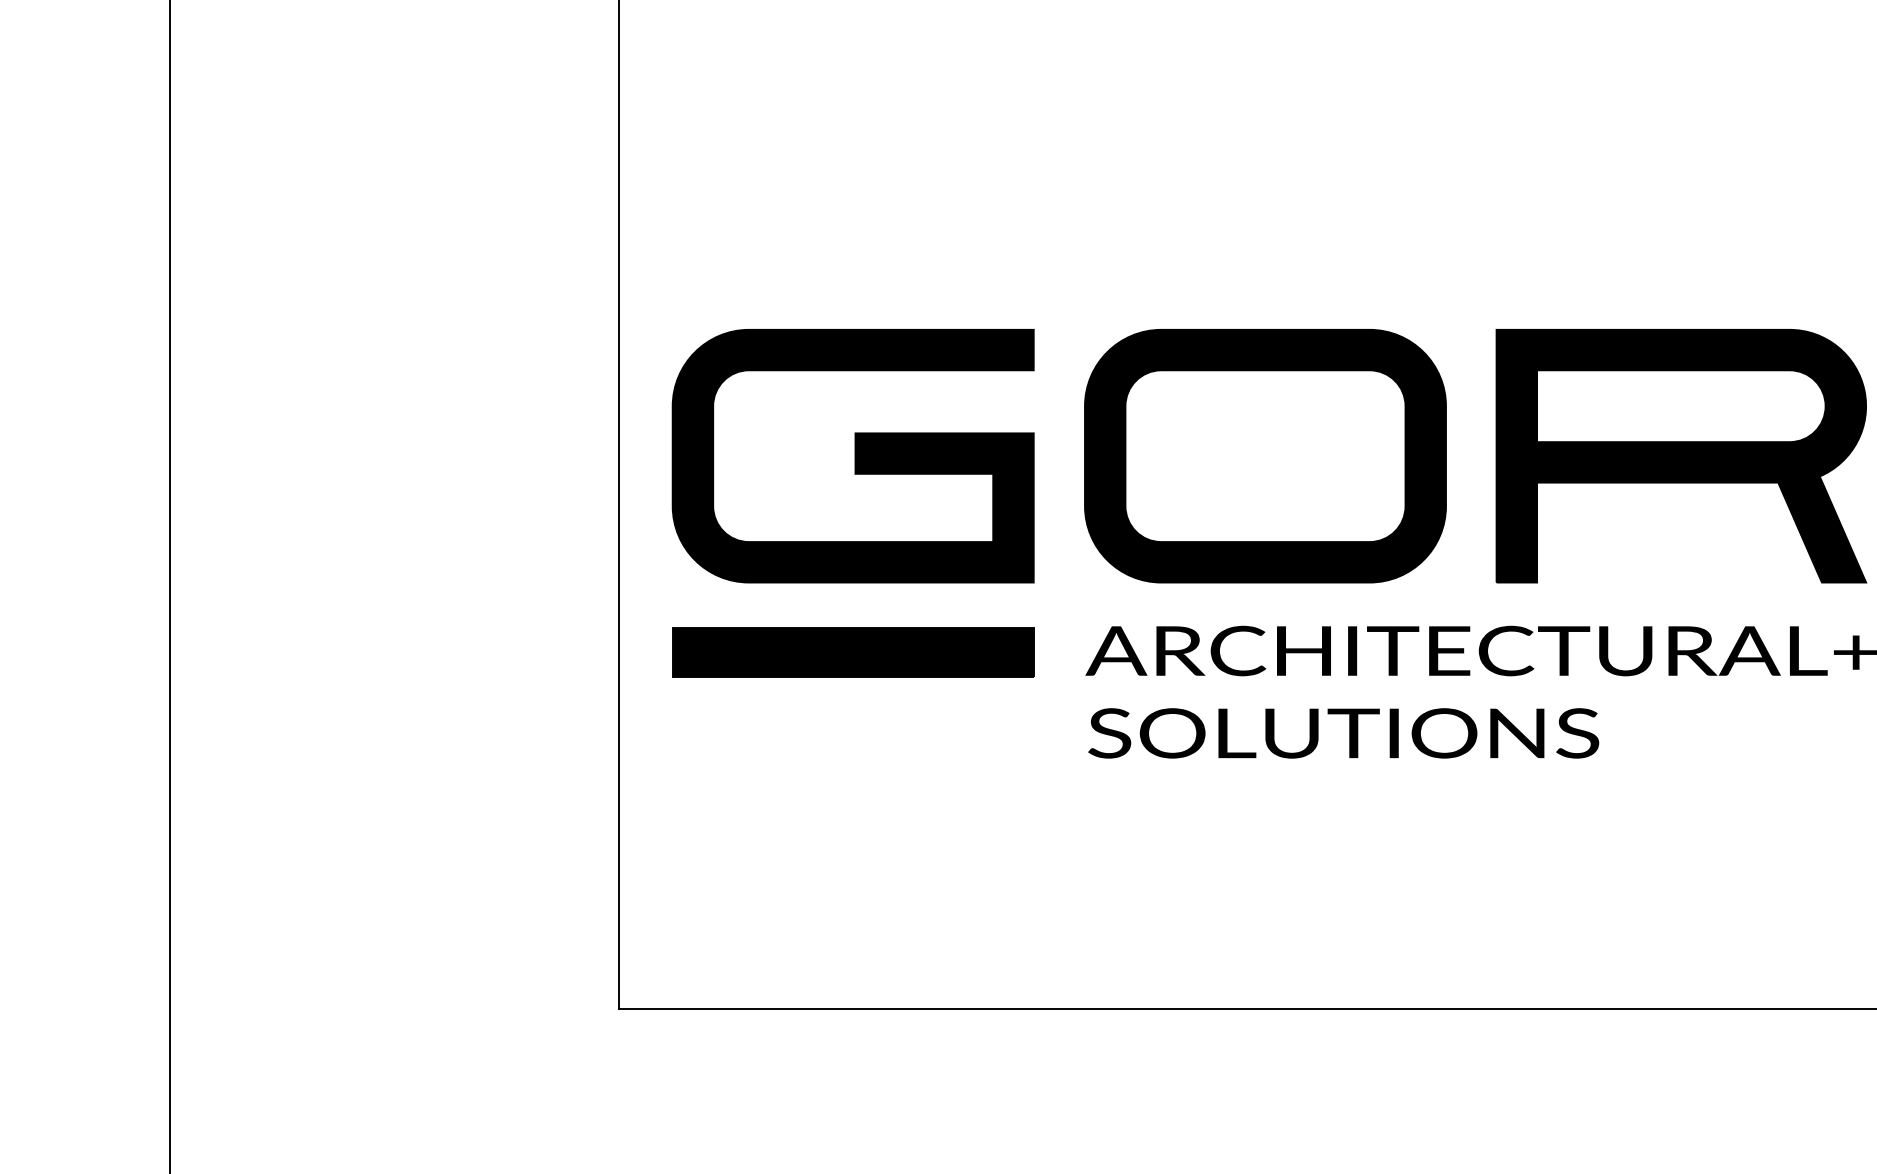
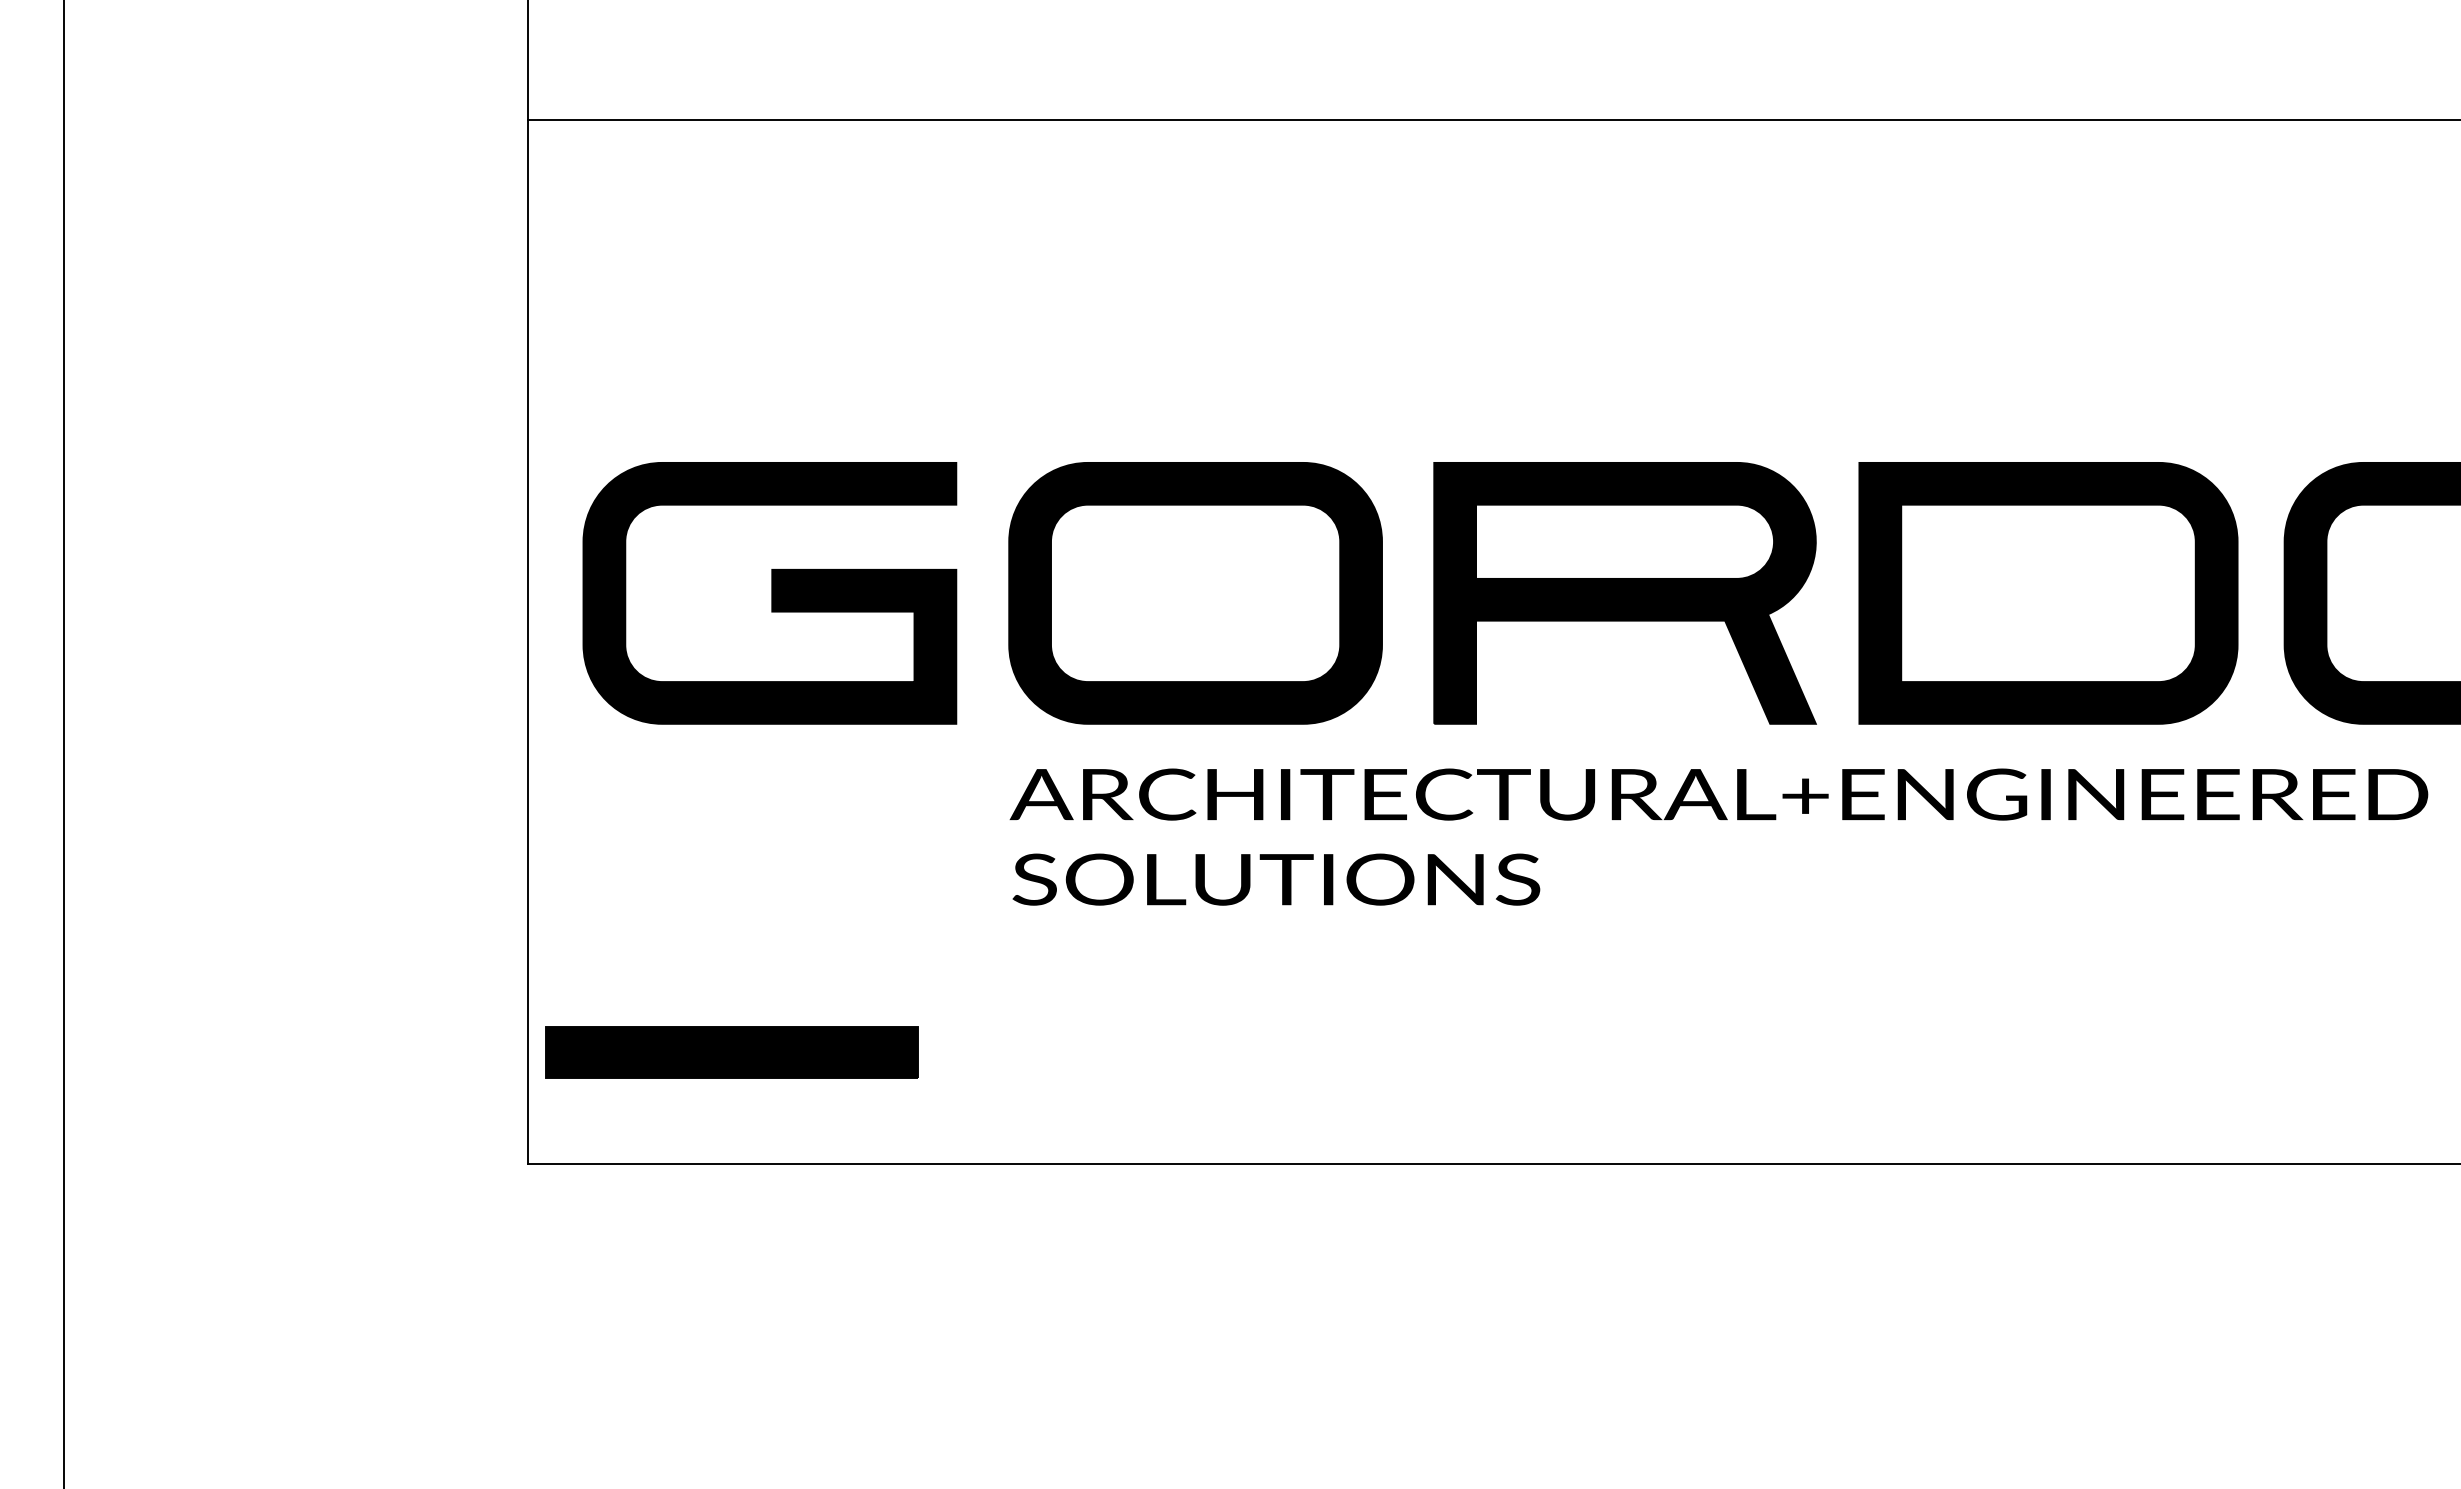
part: (852, 652) -> (731, 1052), moved

